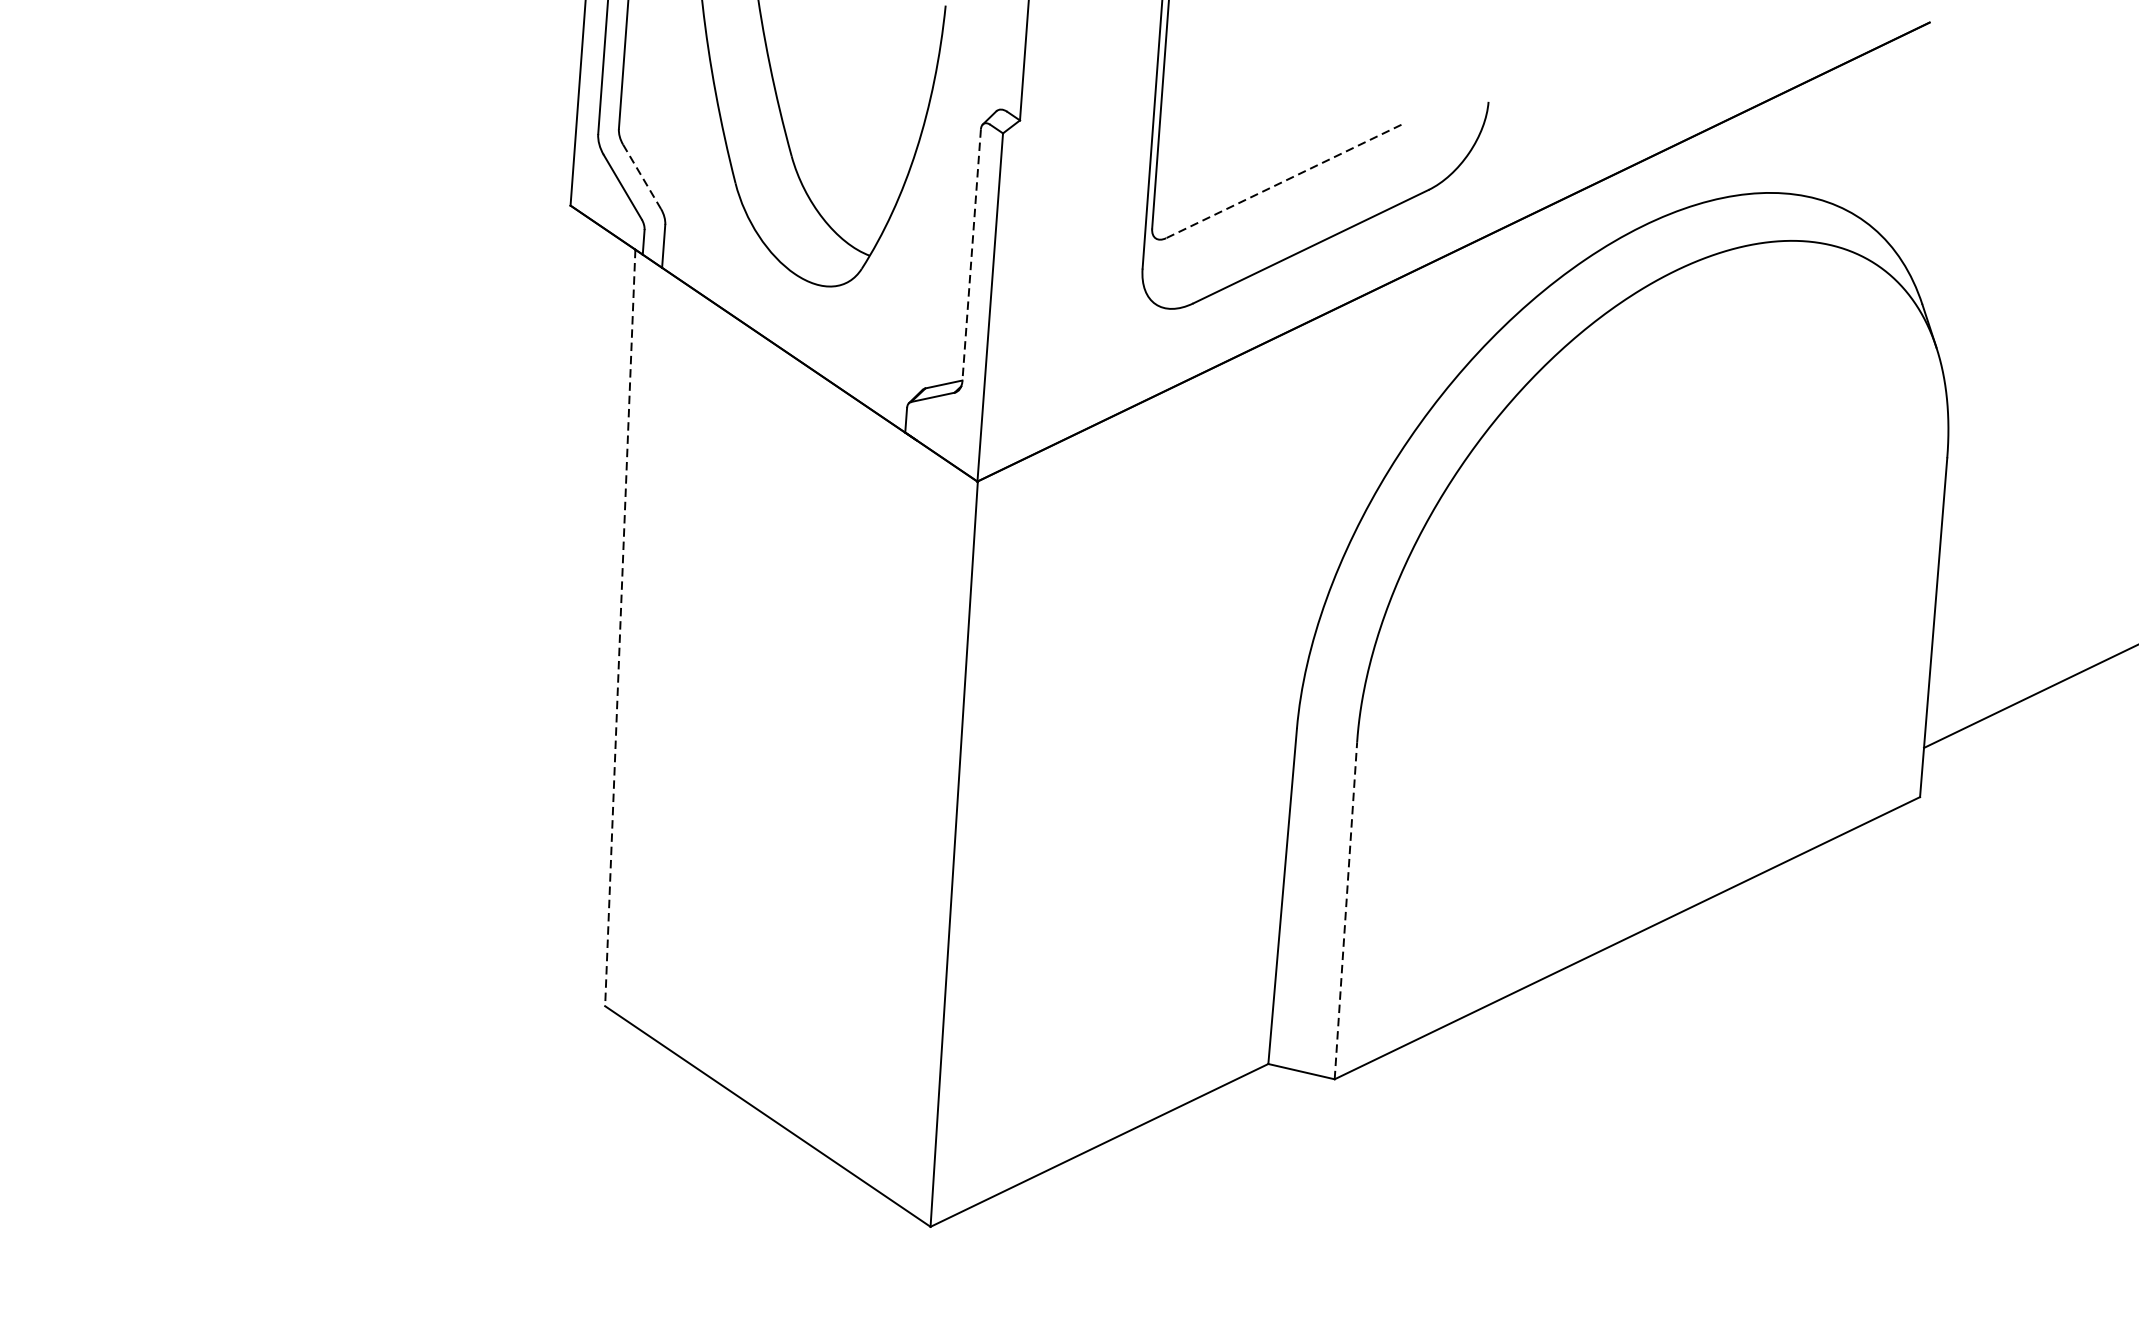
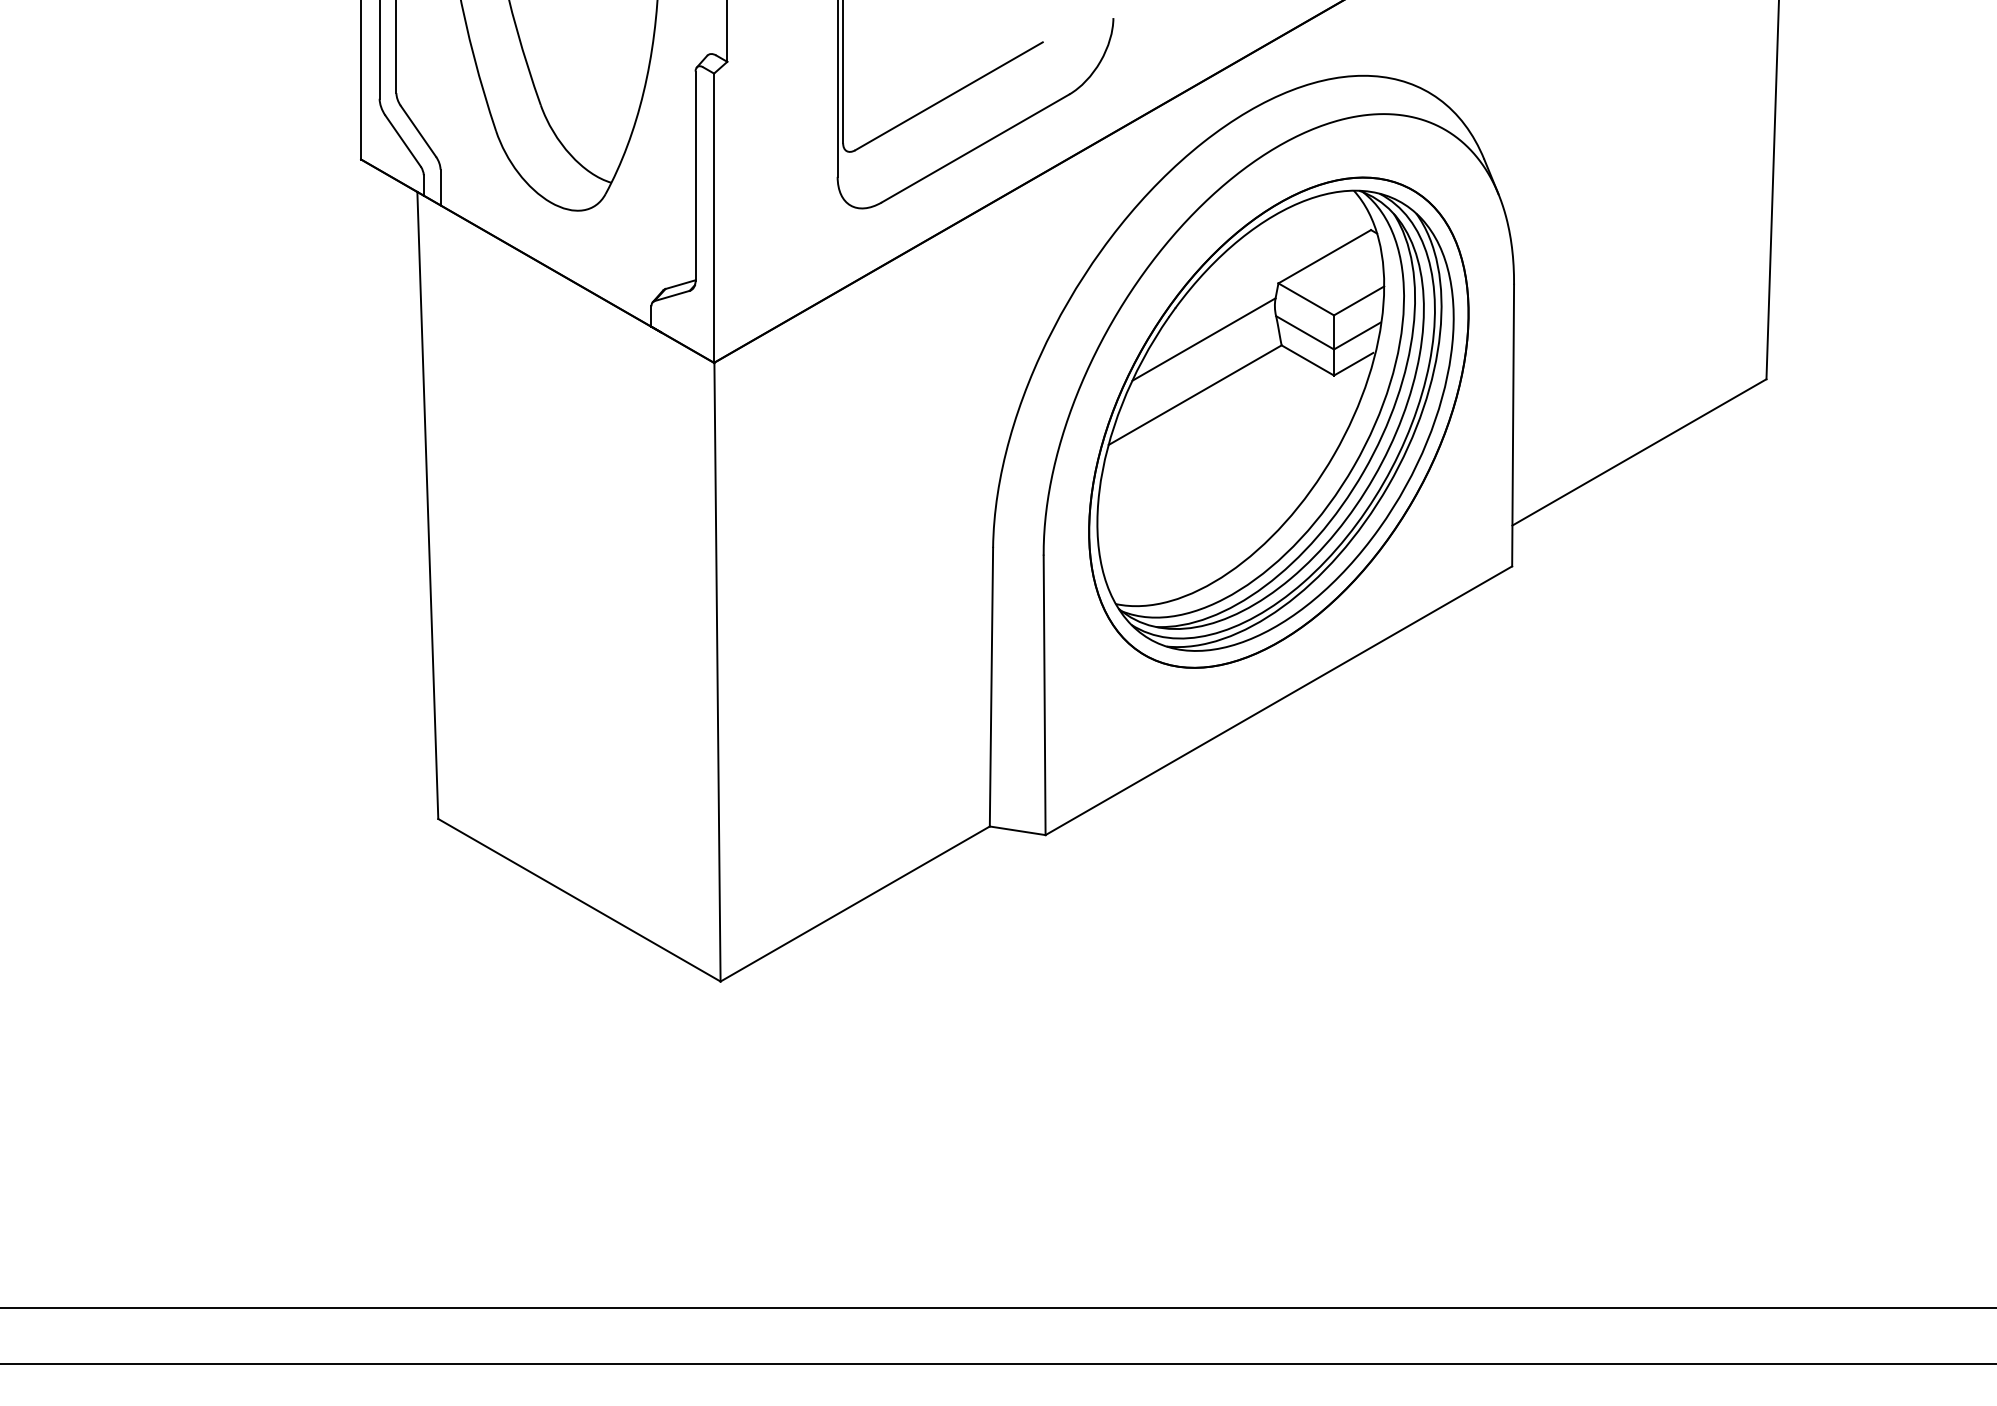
line: (642, 176) -> (418, 131), dashed -> solid
line: (1283, 181) -> (948, 96), dashed -> solid
line: (971, 255) -> (695, 176), dashed -> solid
part: (1651, 603) -> (1278, 422), added
line: (619, 627) -> (427, 505), dashed -> solid
line: (1345, 911) -> (1044, 695), dashed -> solid

